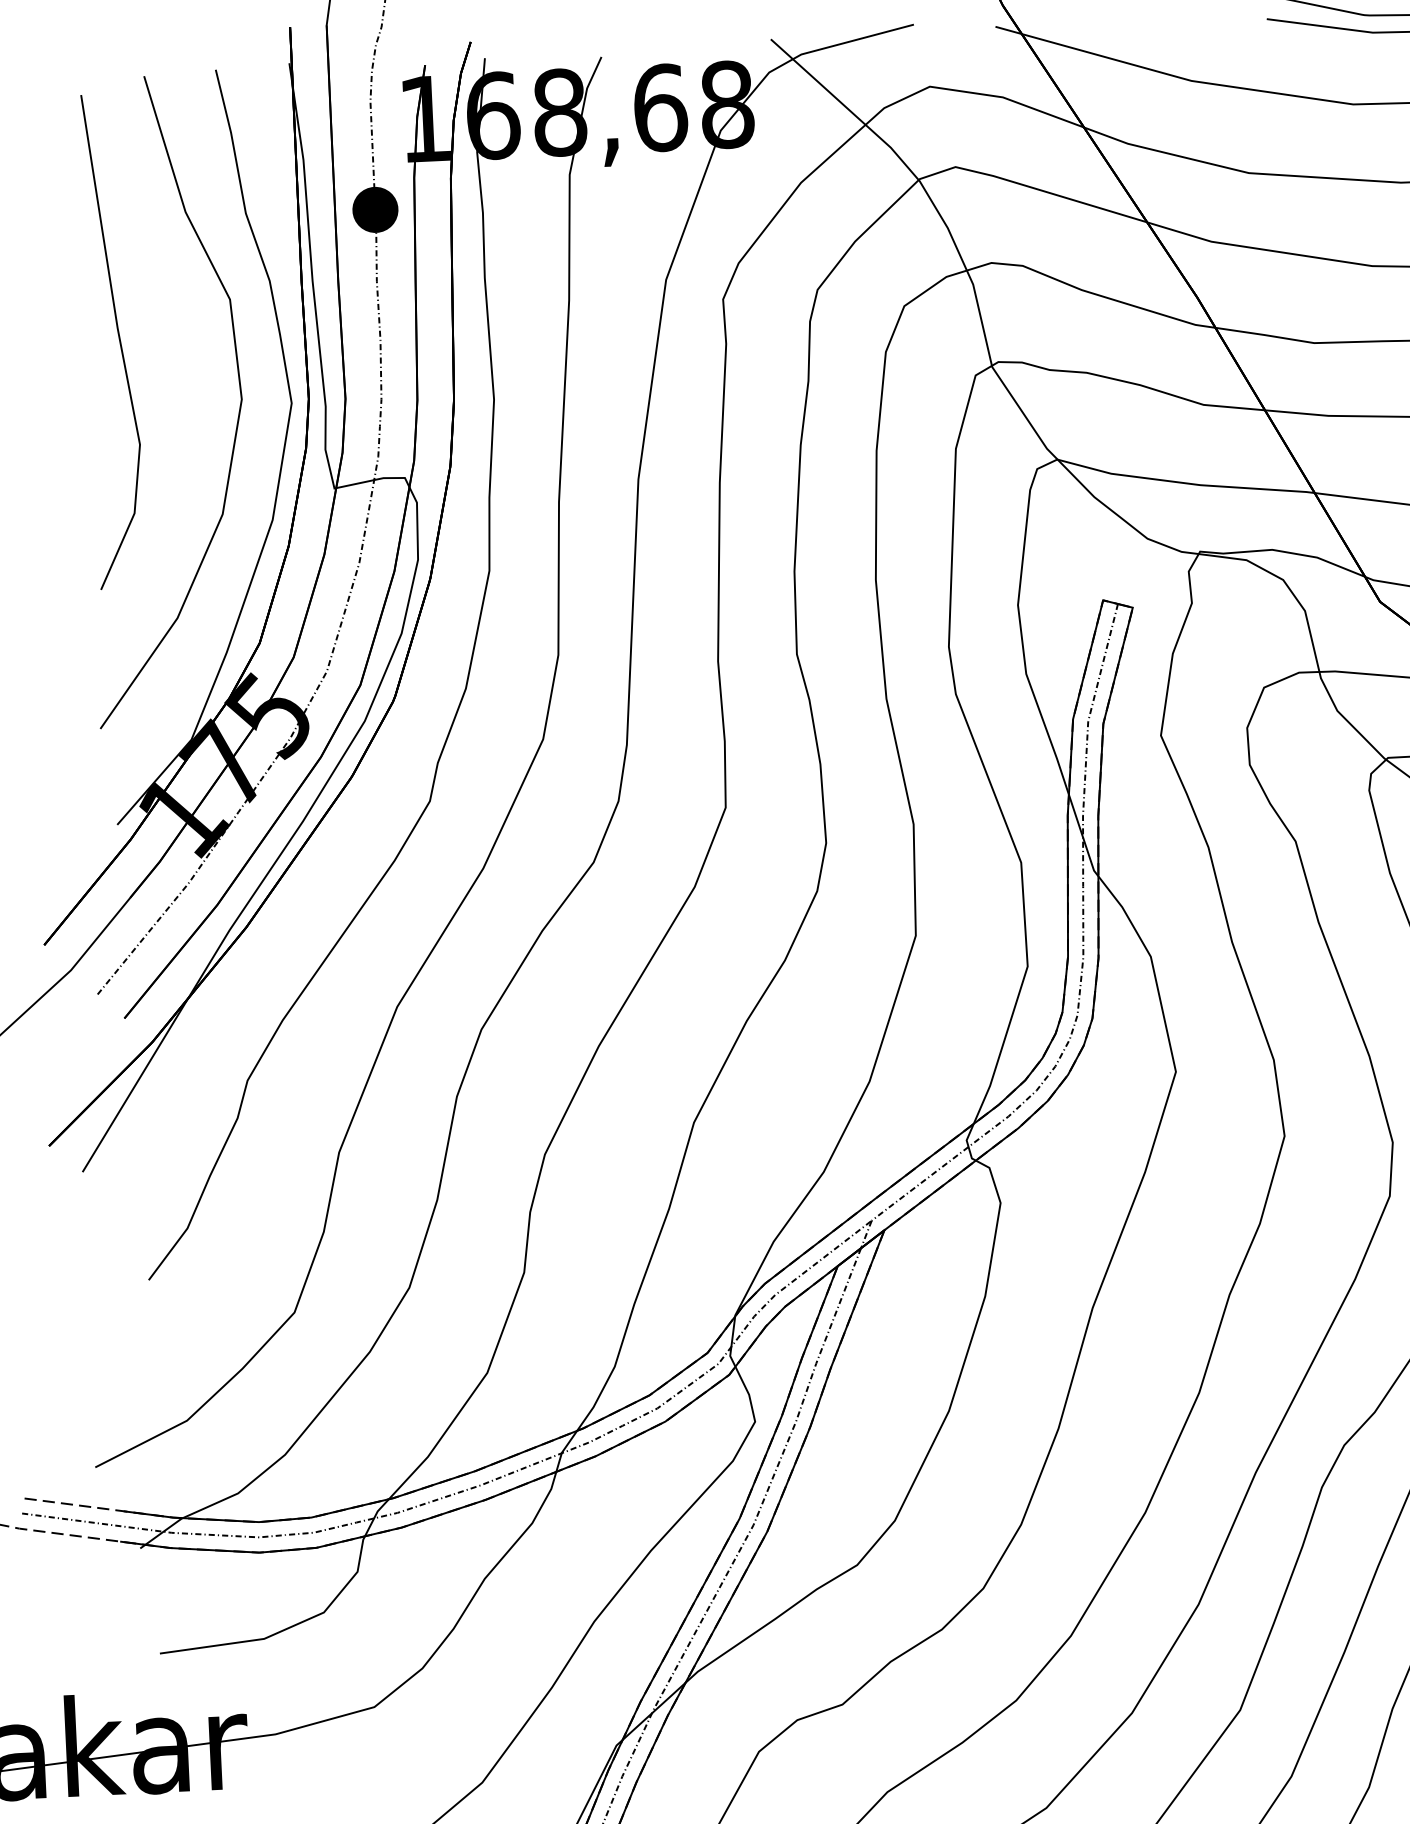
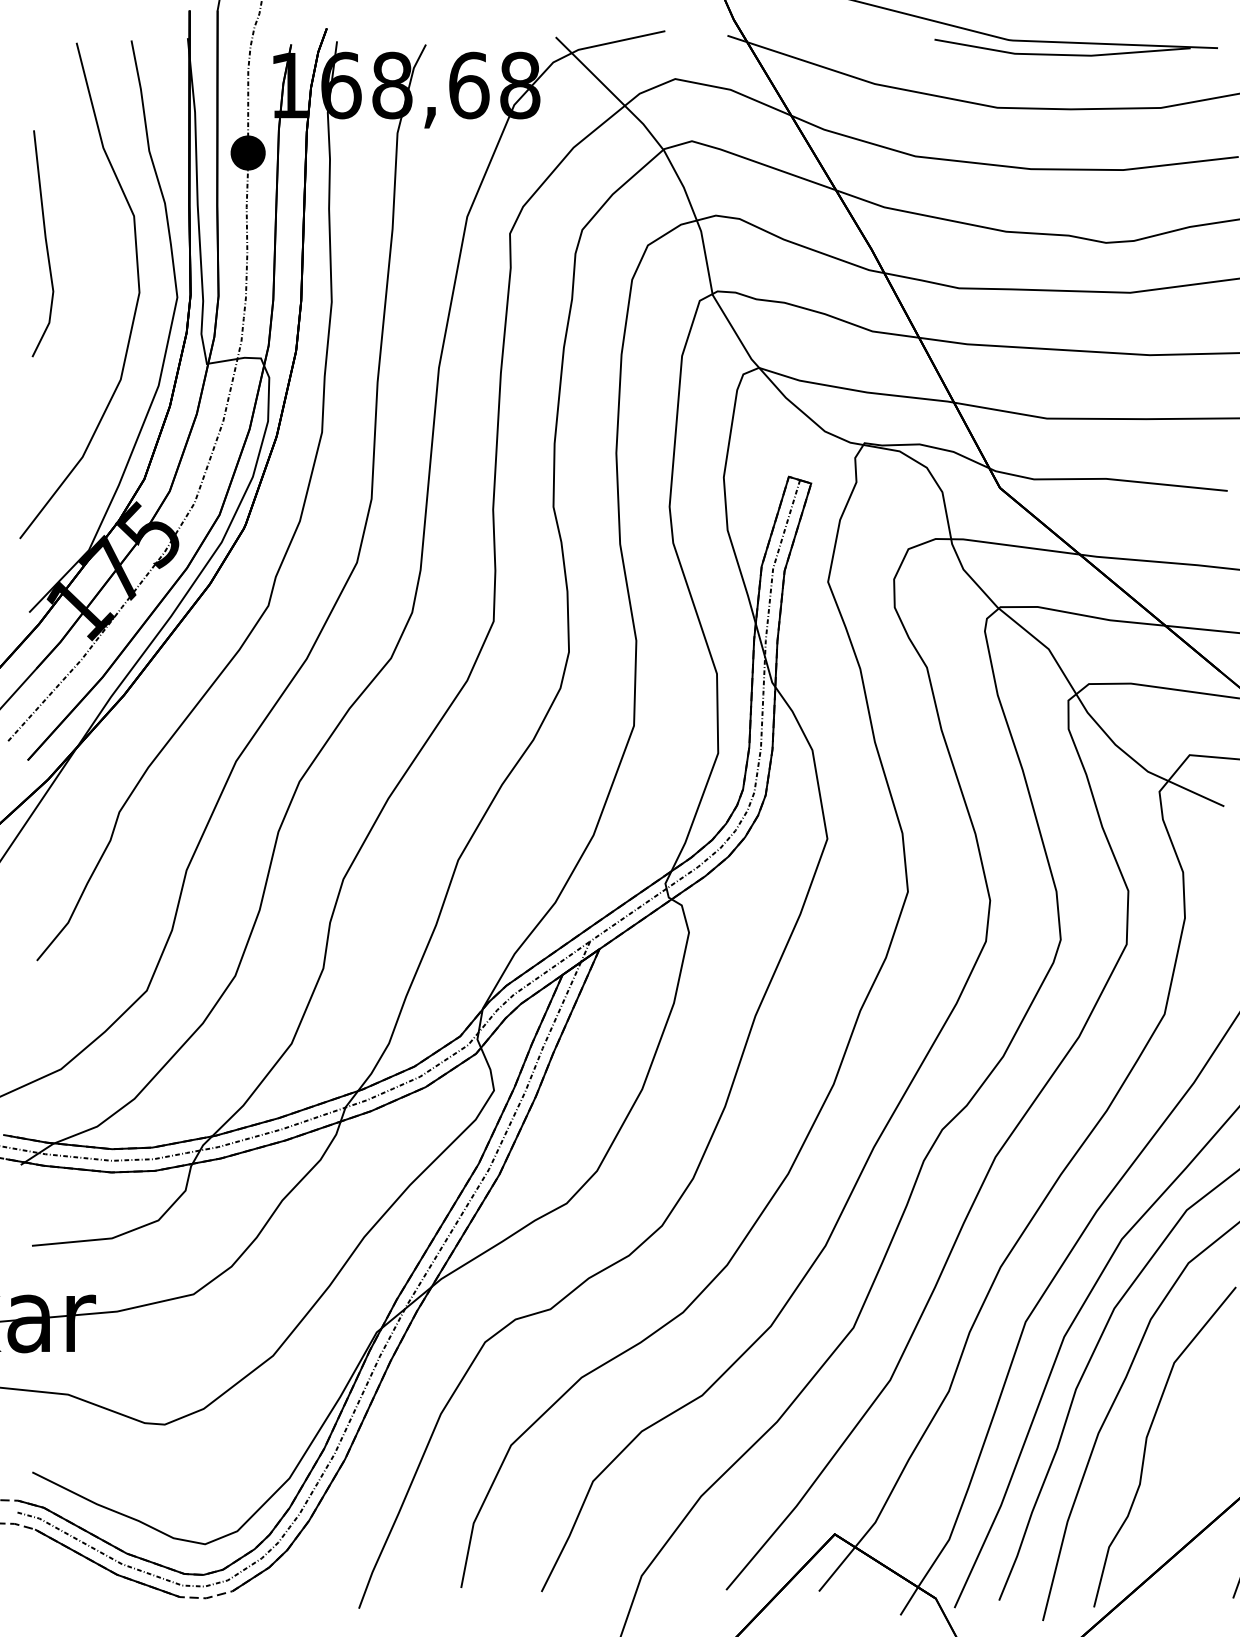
part: (111, 341) -> (42, 243), size x0.6

